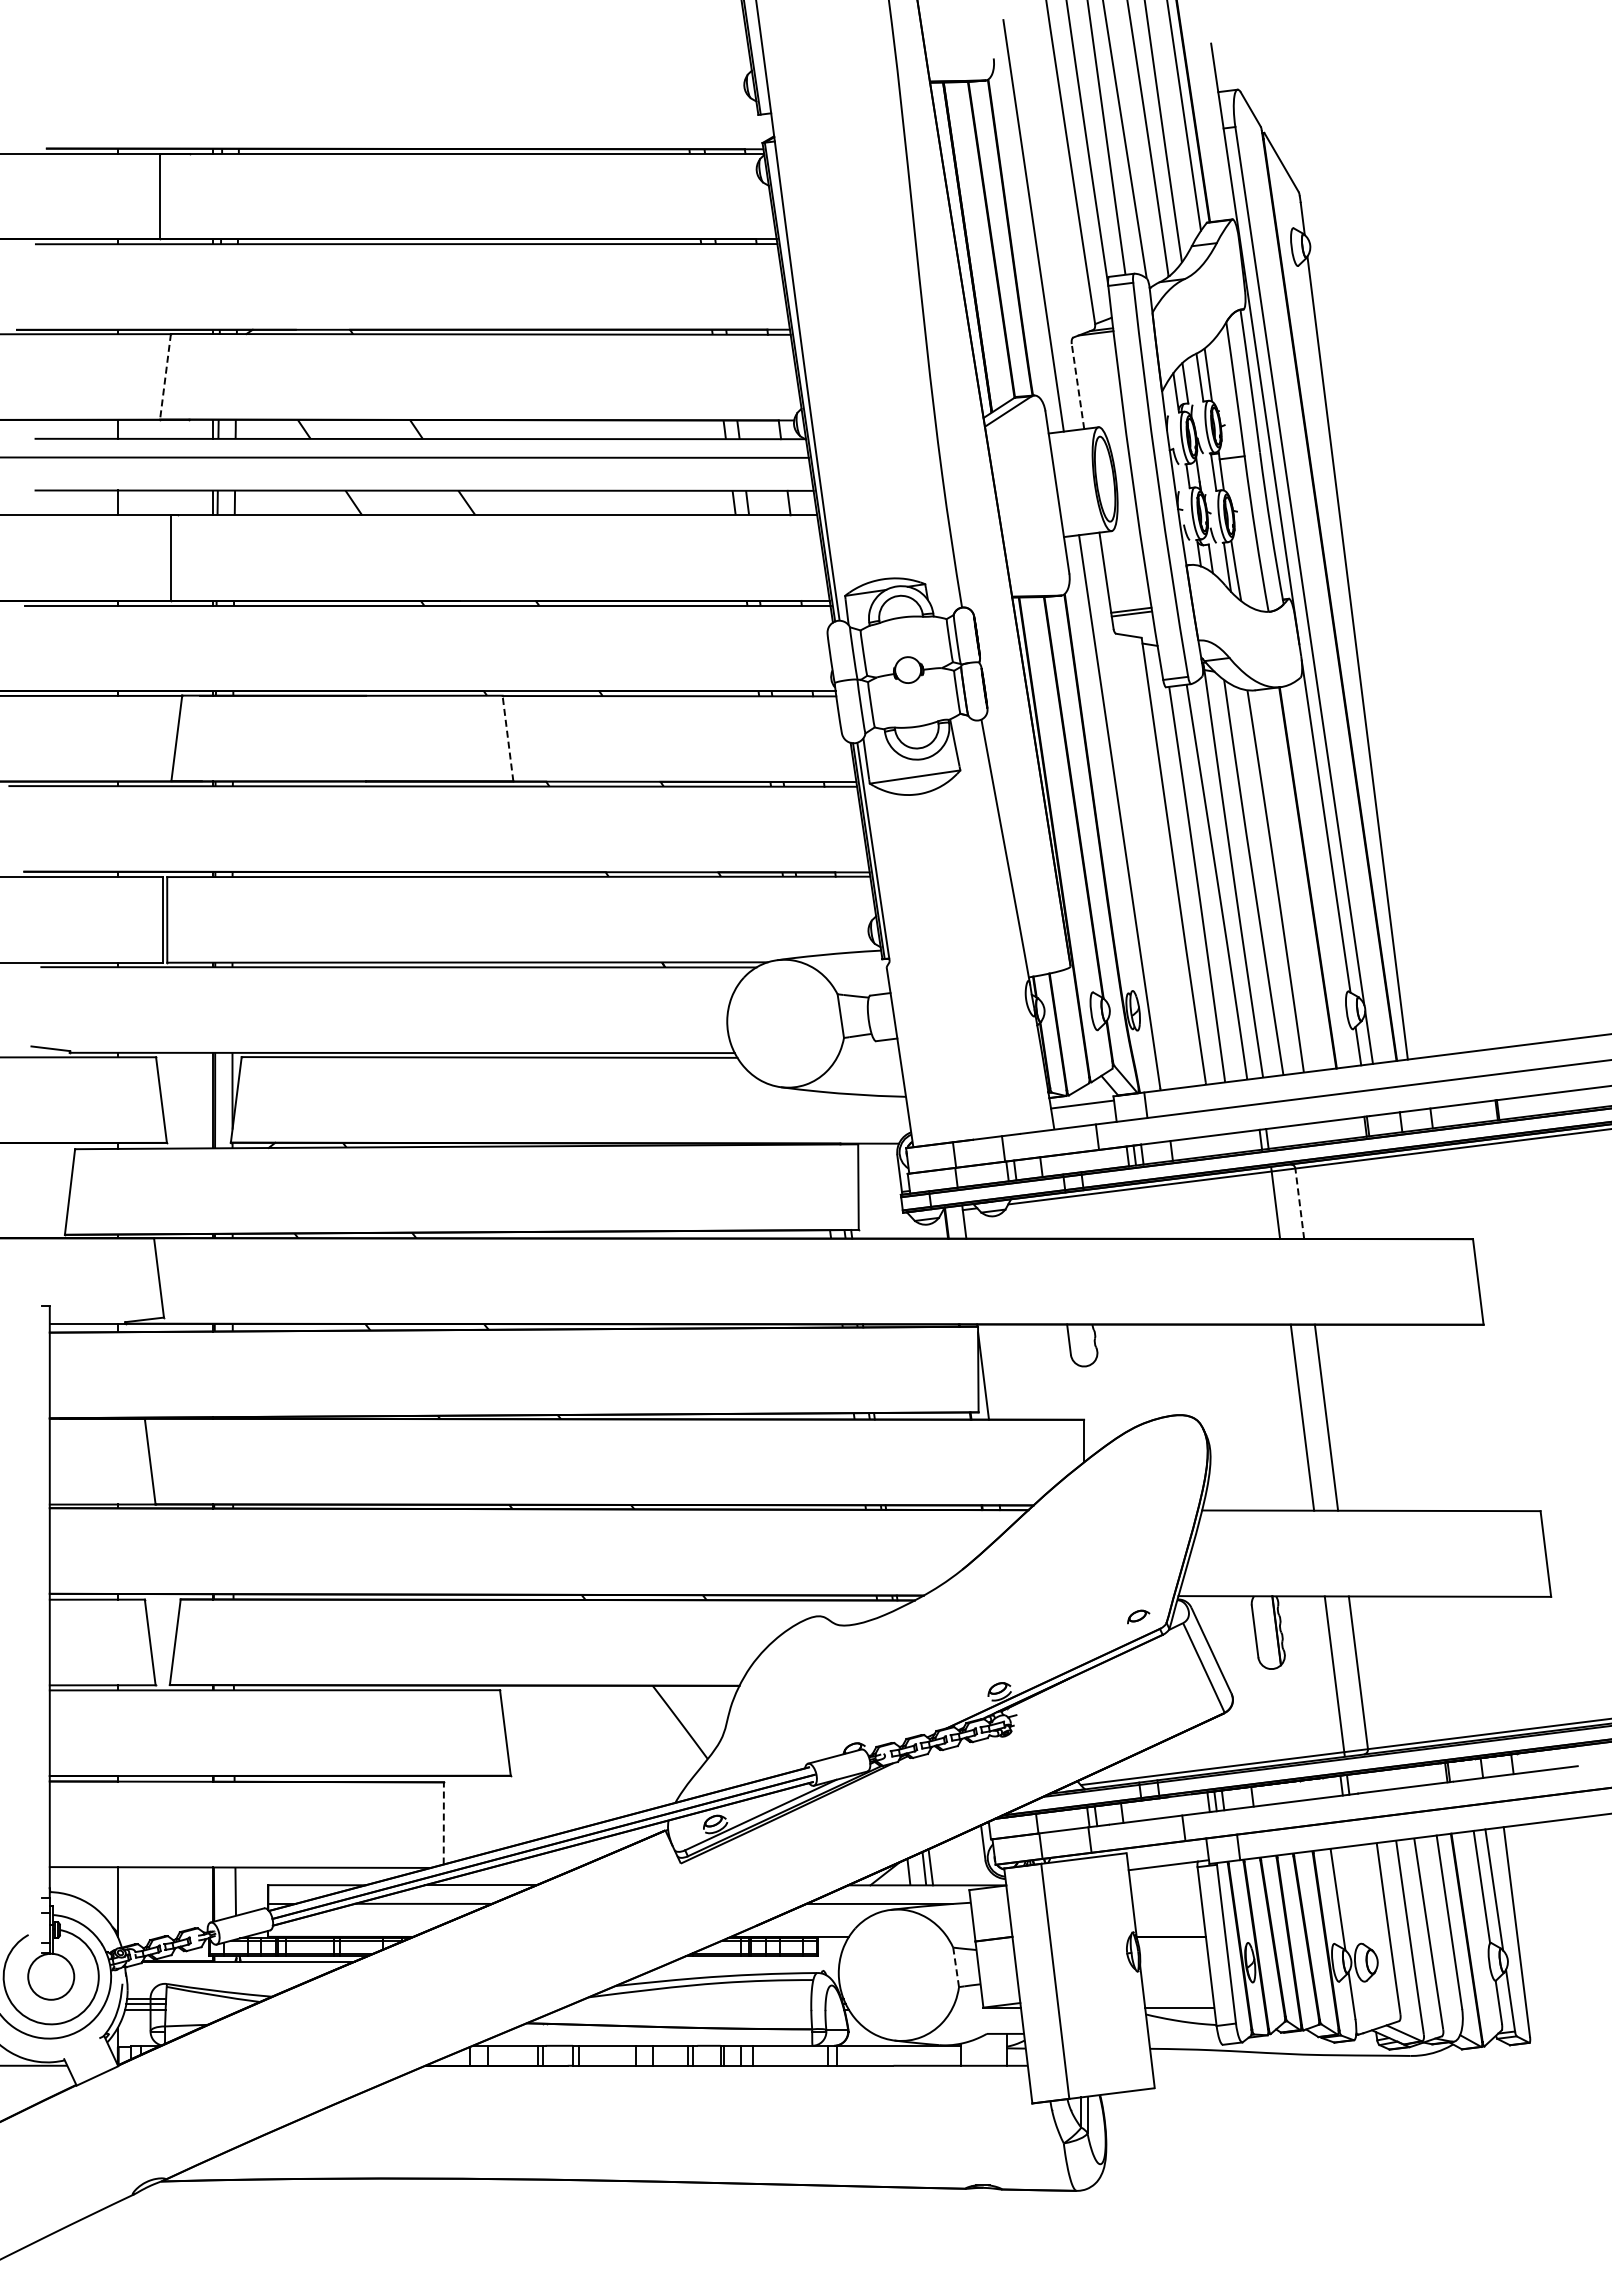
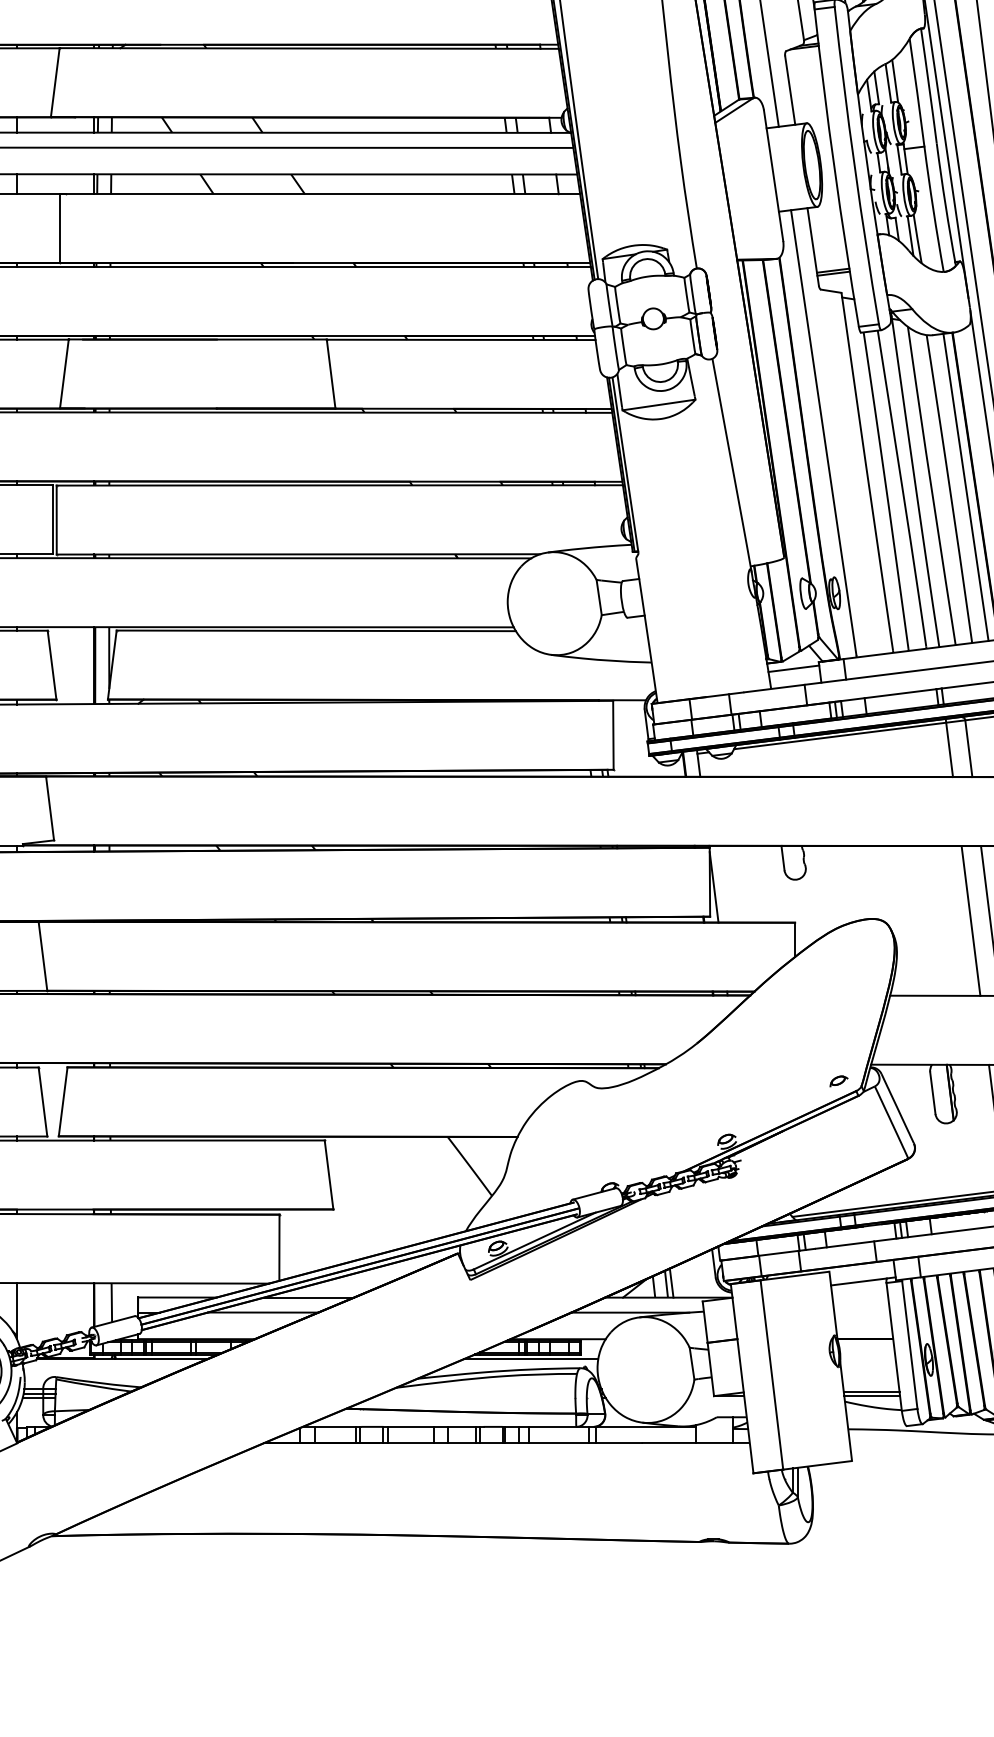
line: (165, 377) -> (55, 83), dashed -> solid
line: (1078, 386) -> (790, 90), dashed -> solid
line: (507, 738) -> (330, 373), dashed -> solid
line: (1296, 879) -> (966, 487), added
line: (1299, 1203) -> (968, 748), dashed -> solid
line: (443, 1822) -> (279, 1247), dashed -> solid
line: (756, 1961) -> (531, 1358), added
line: (956, 1967) -> (692, 1363), dashed -> solid
line: (1178, 2003) -> (871, 1392), added

